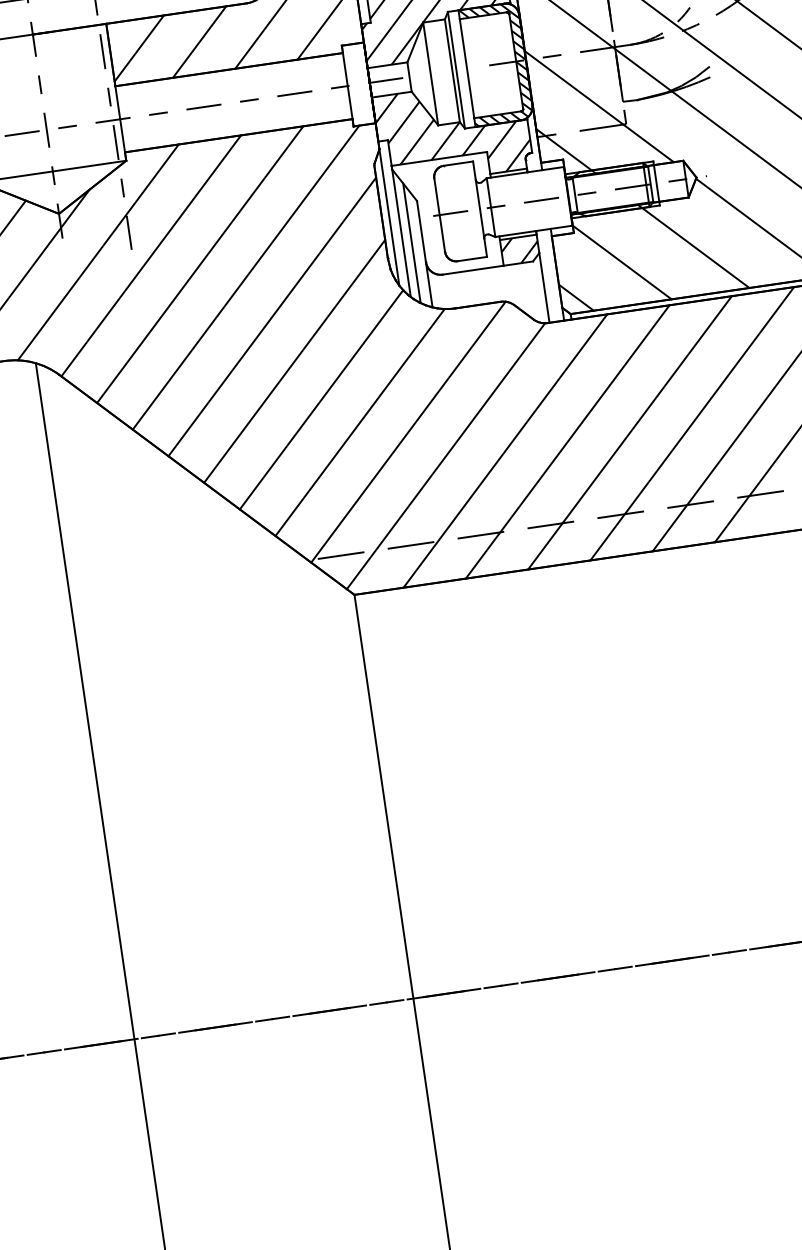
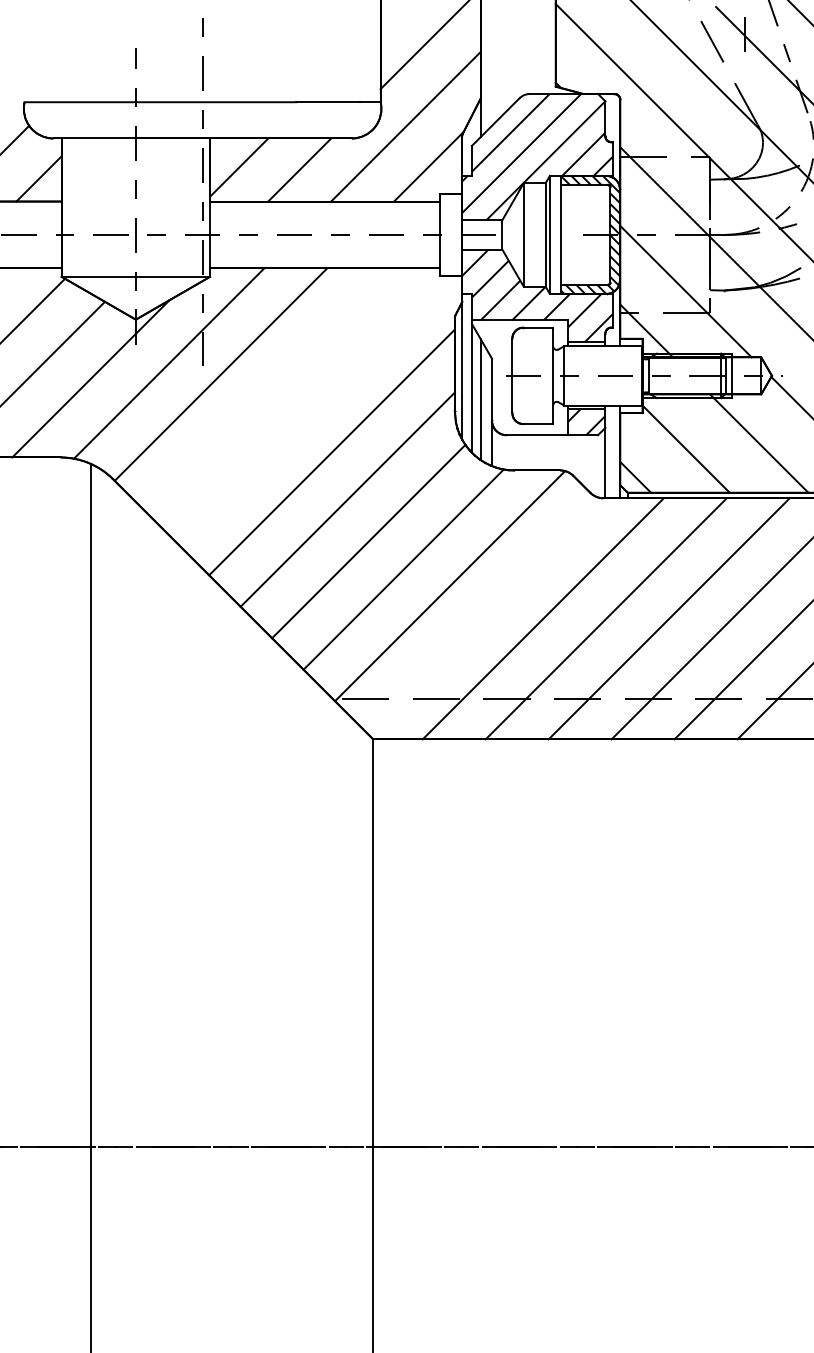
line: (200, 264) -> (268, 390), removed
line: (245, 277) -> (311, 409), removed
line: (445, 456) -> (483, 615), removed

